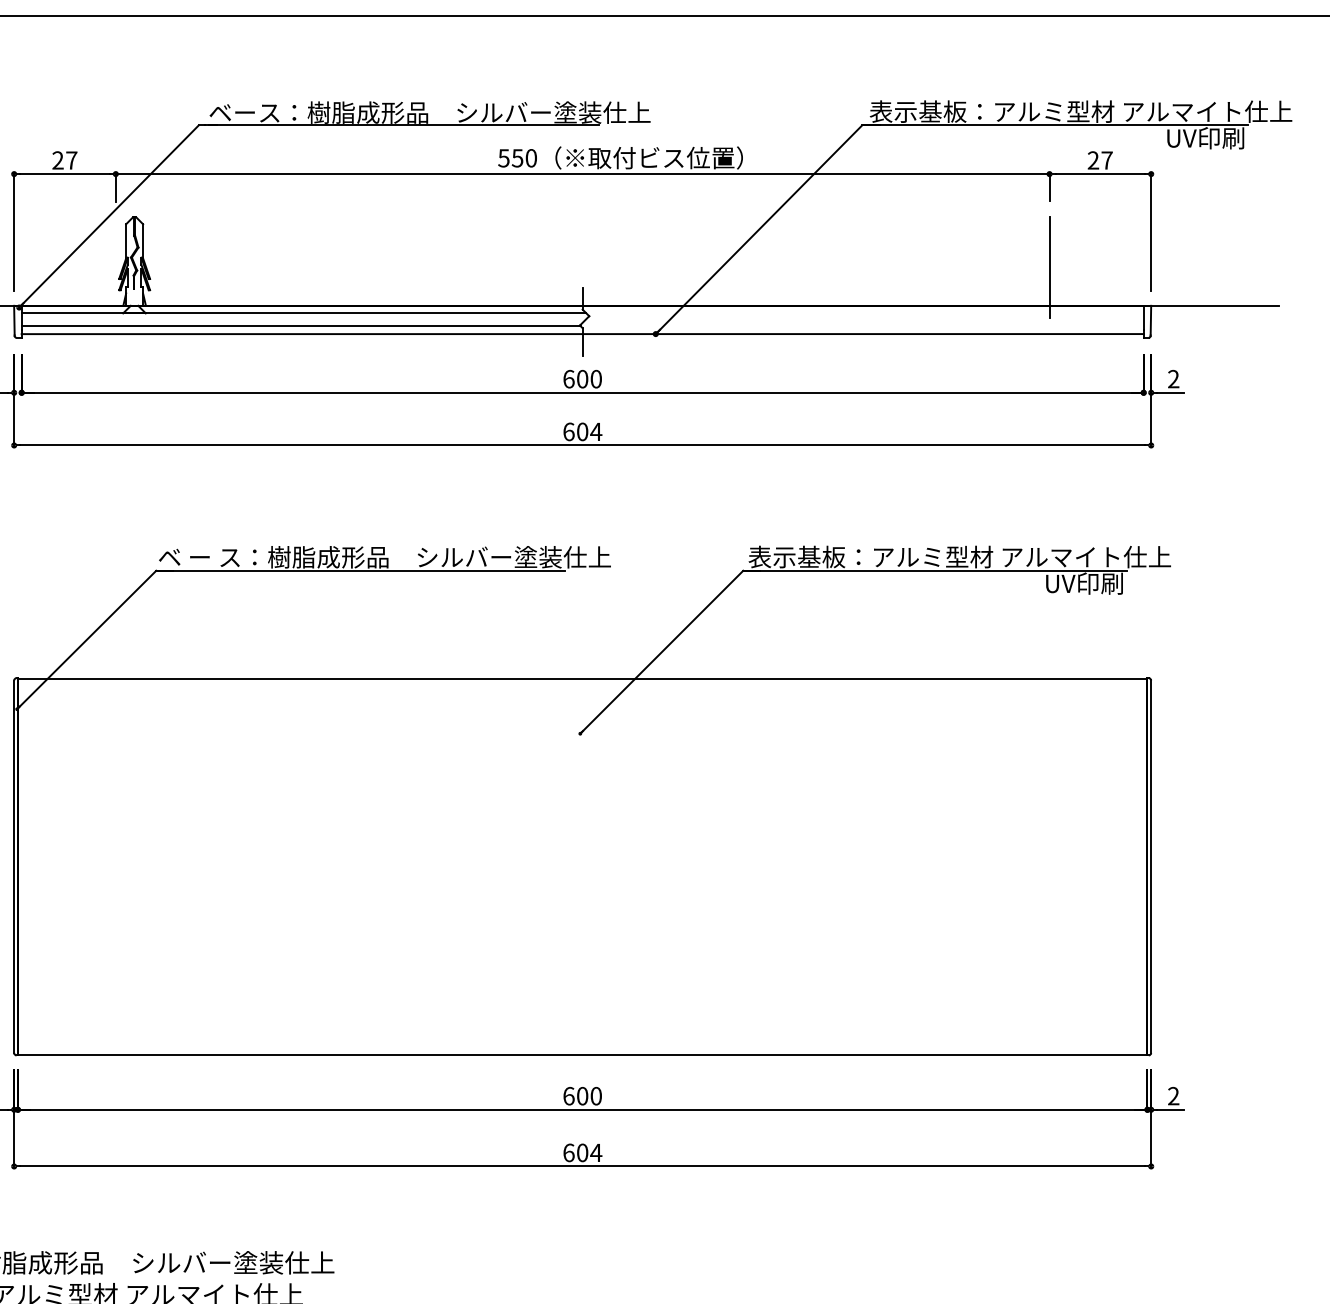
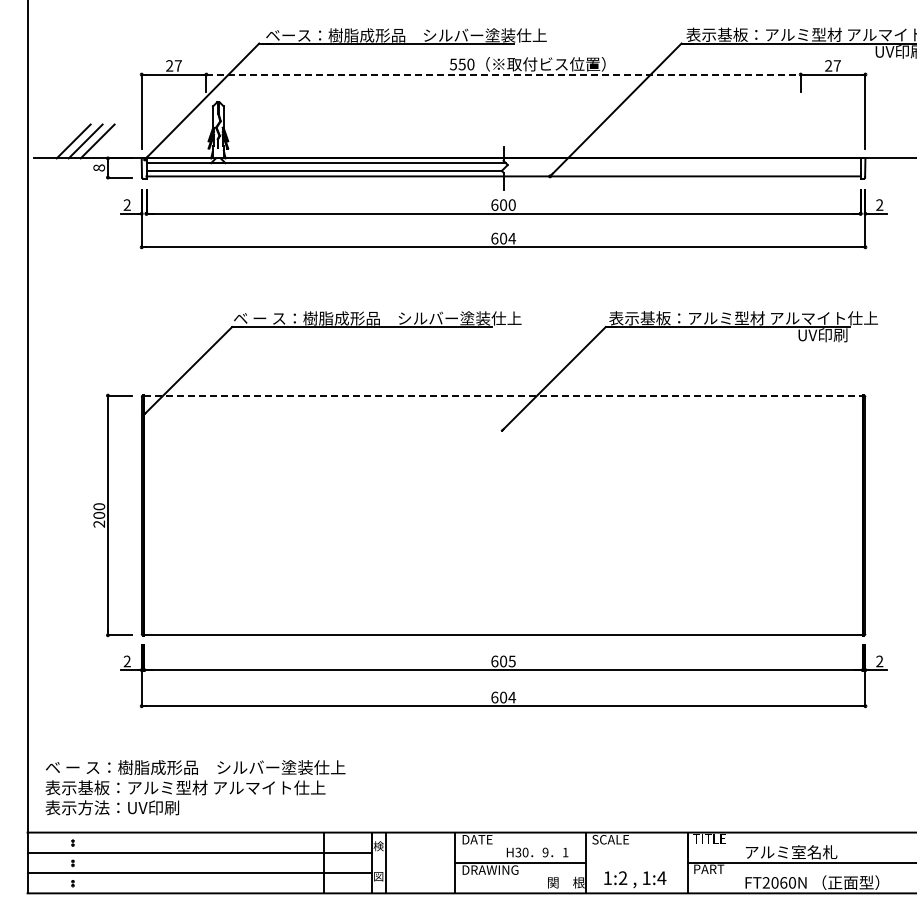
line: (584, 173) -> (504, 74), solid -> dashed
line: (1049, 266) -> (800, 133), removed
line: (584, 678) -> (504, 395), solid -> dashed
text: (595, 1096) -> (511, 661), 600 -> 605

